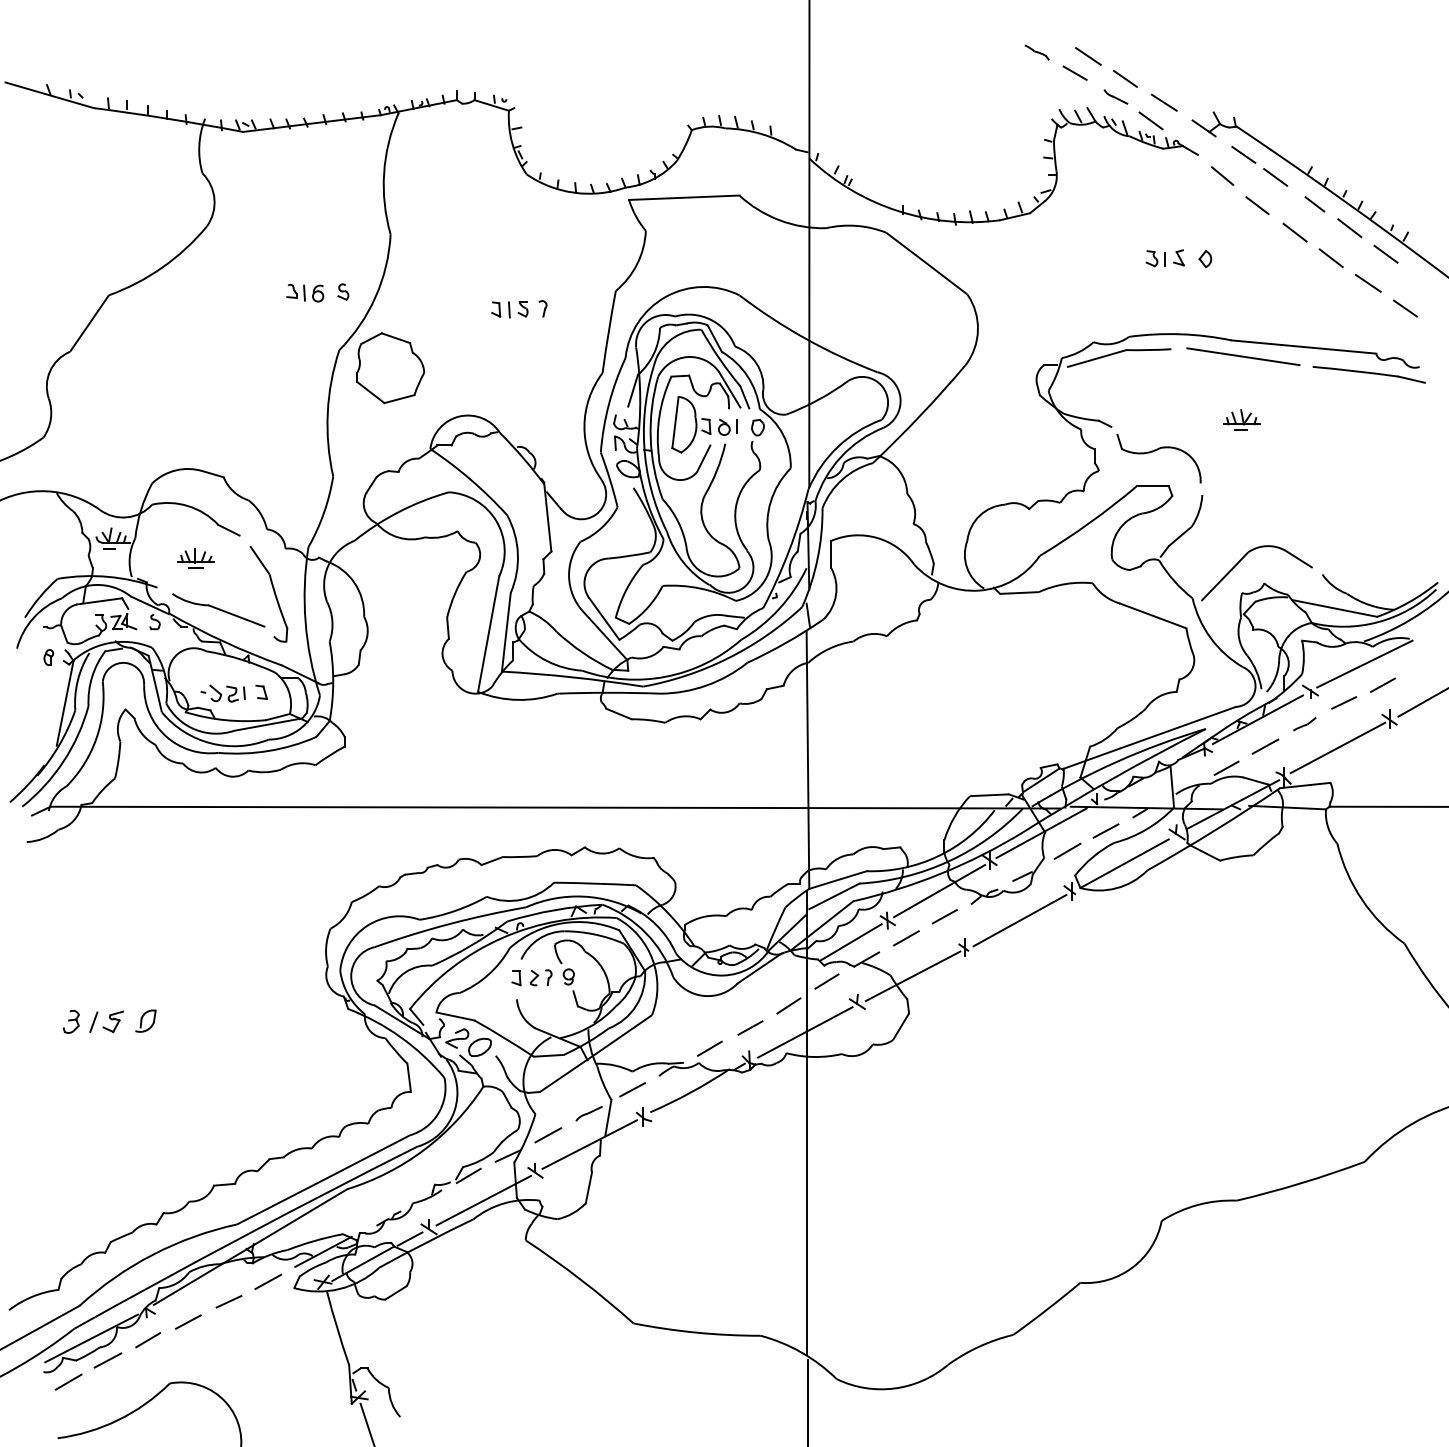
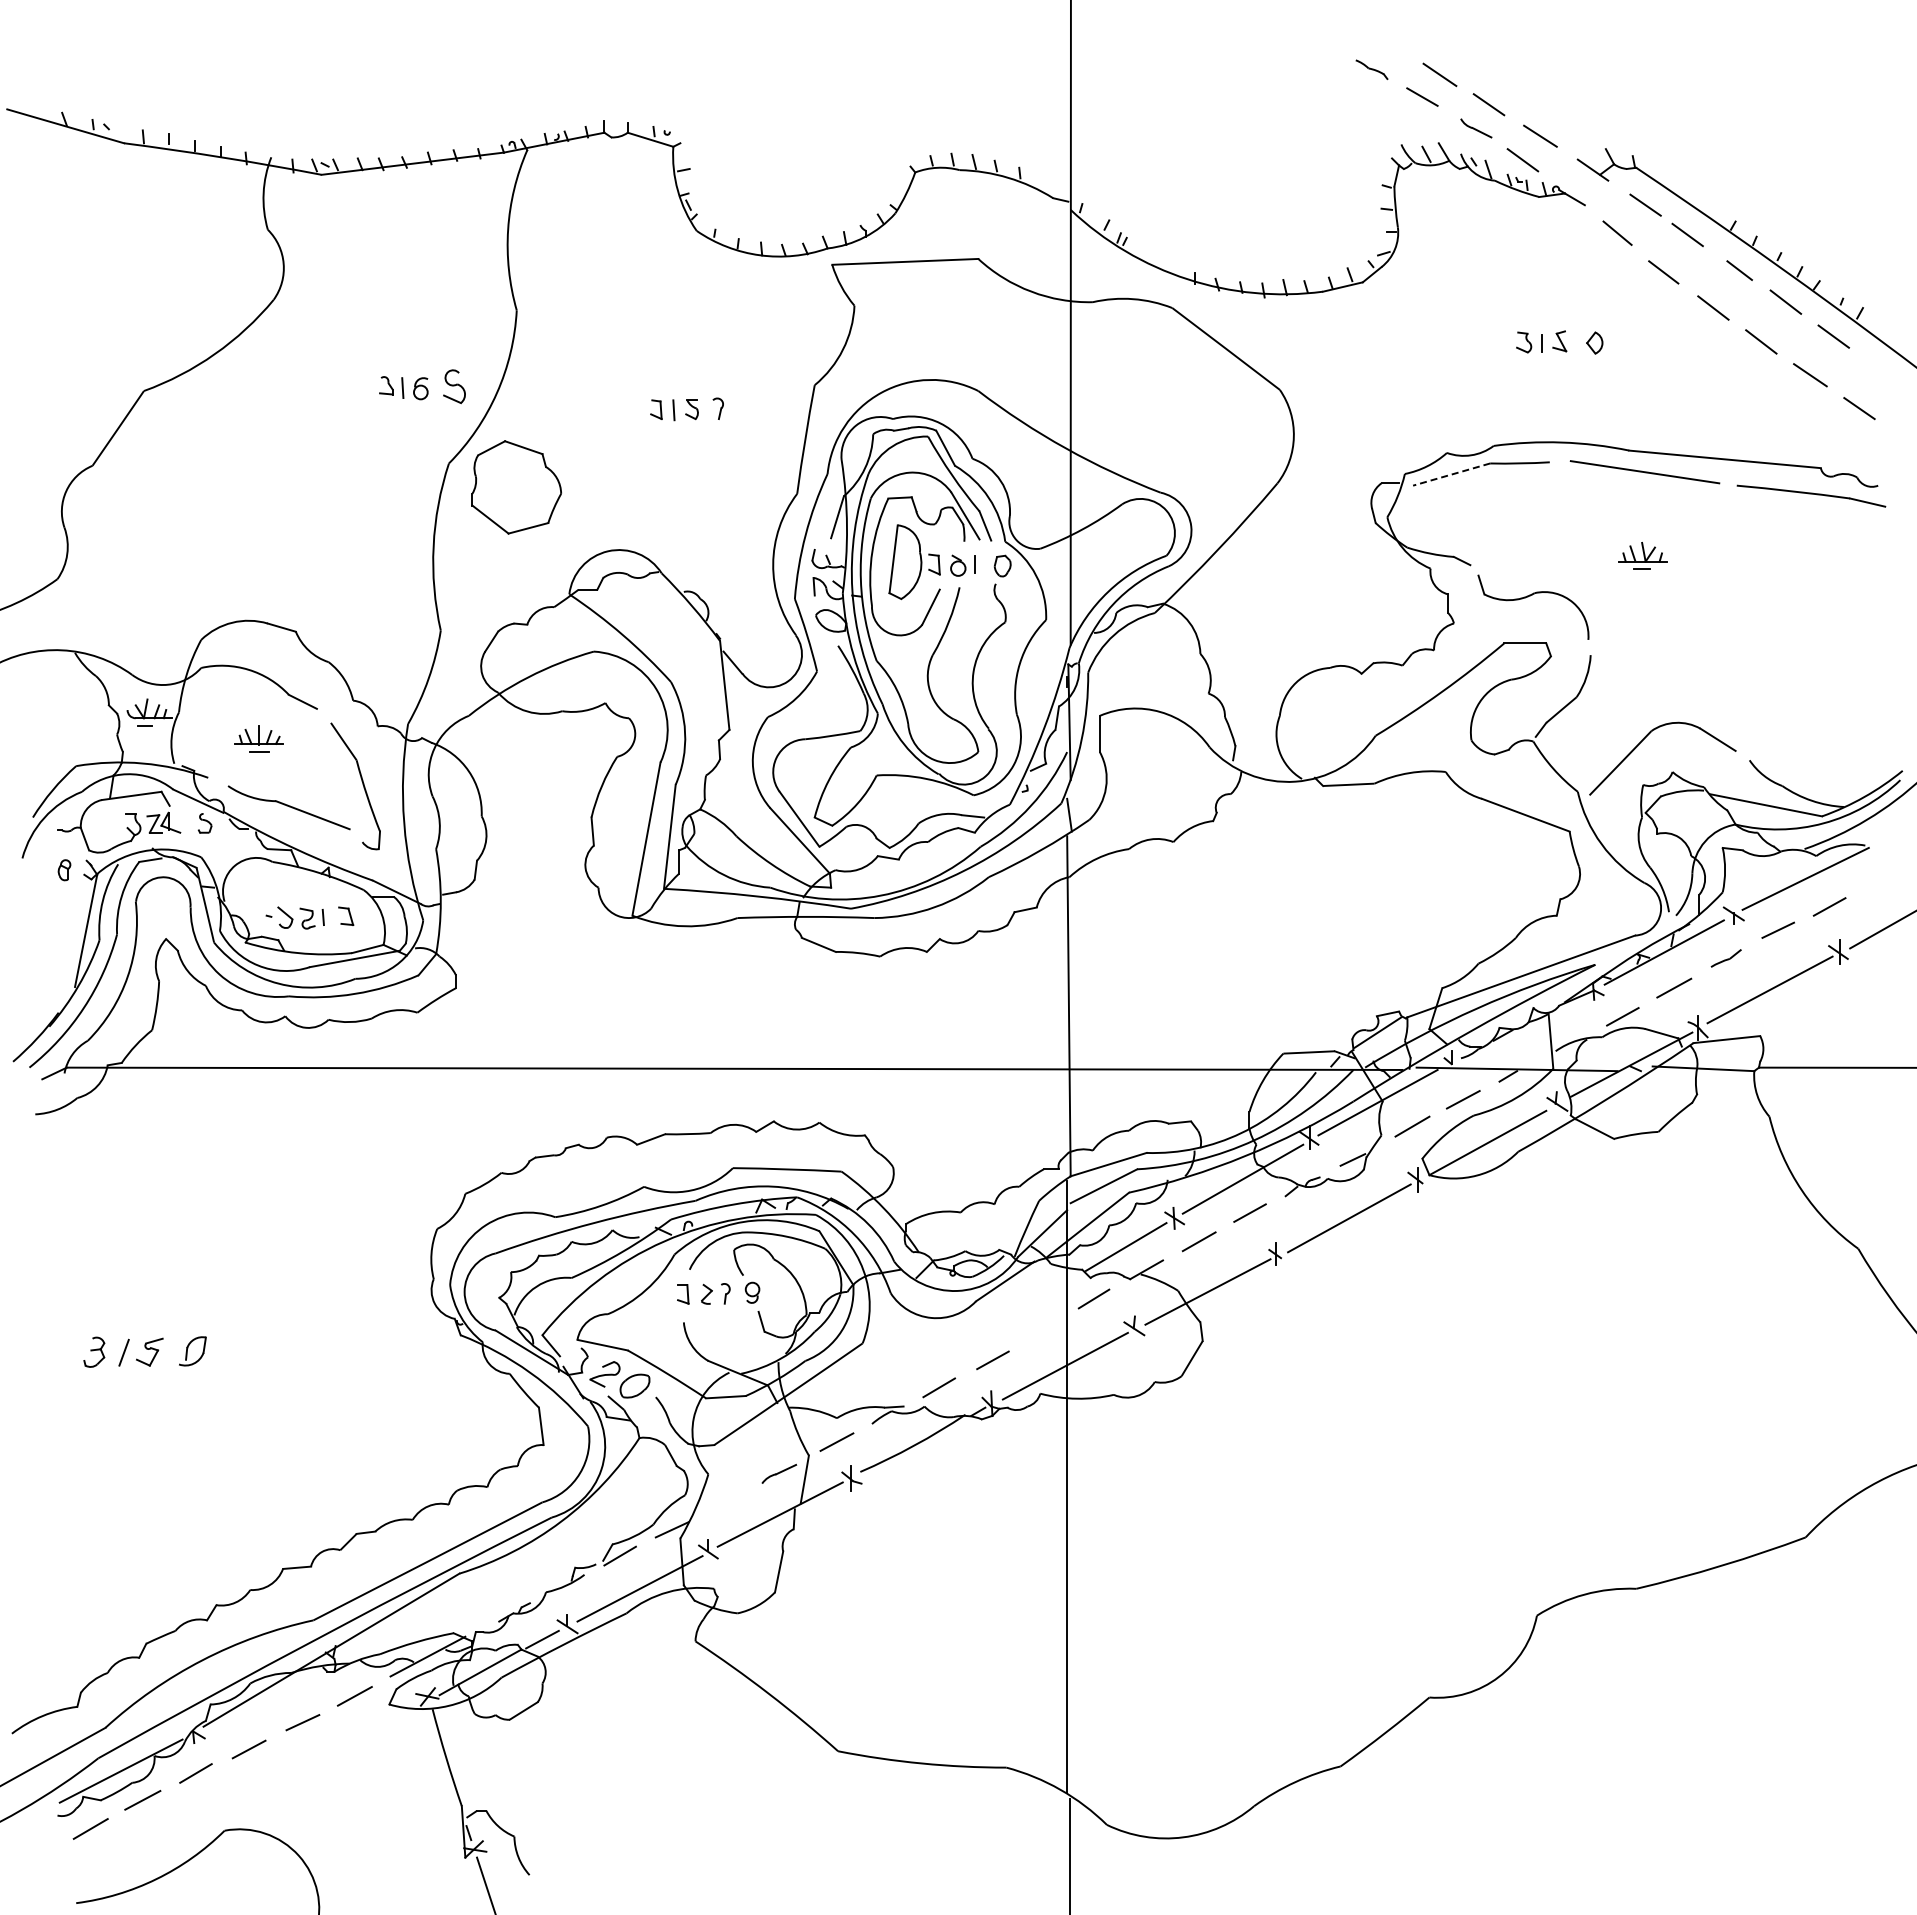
part: (342, 291) -> (453, 386), size x1.6
line: (1097, 358) -> (1451, 474), solid -> dashed
line: (788, 1006) -> (1043, 1331), removed
line: (548, 1135) -> (725, 1502), removed

